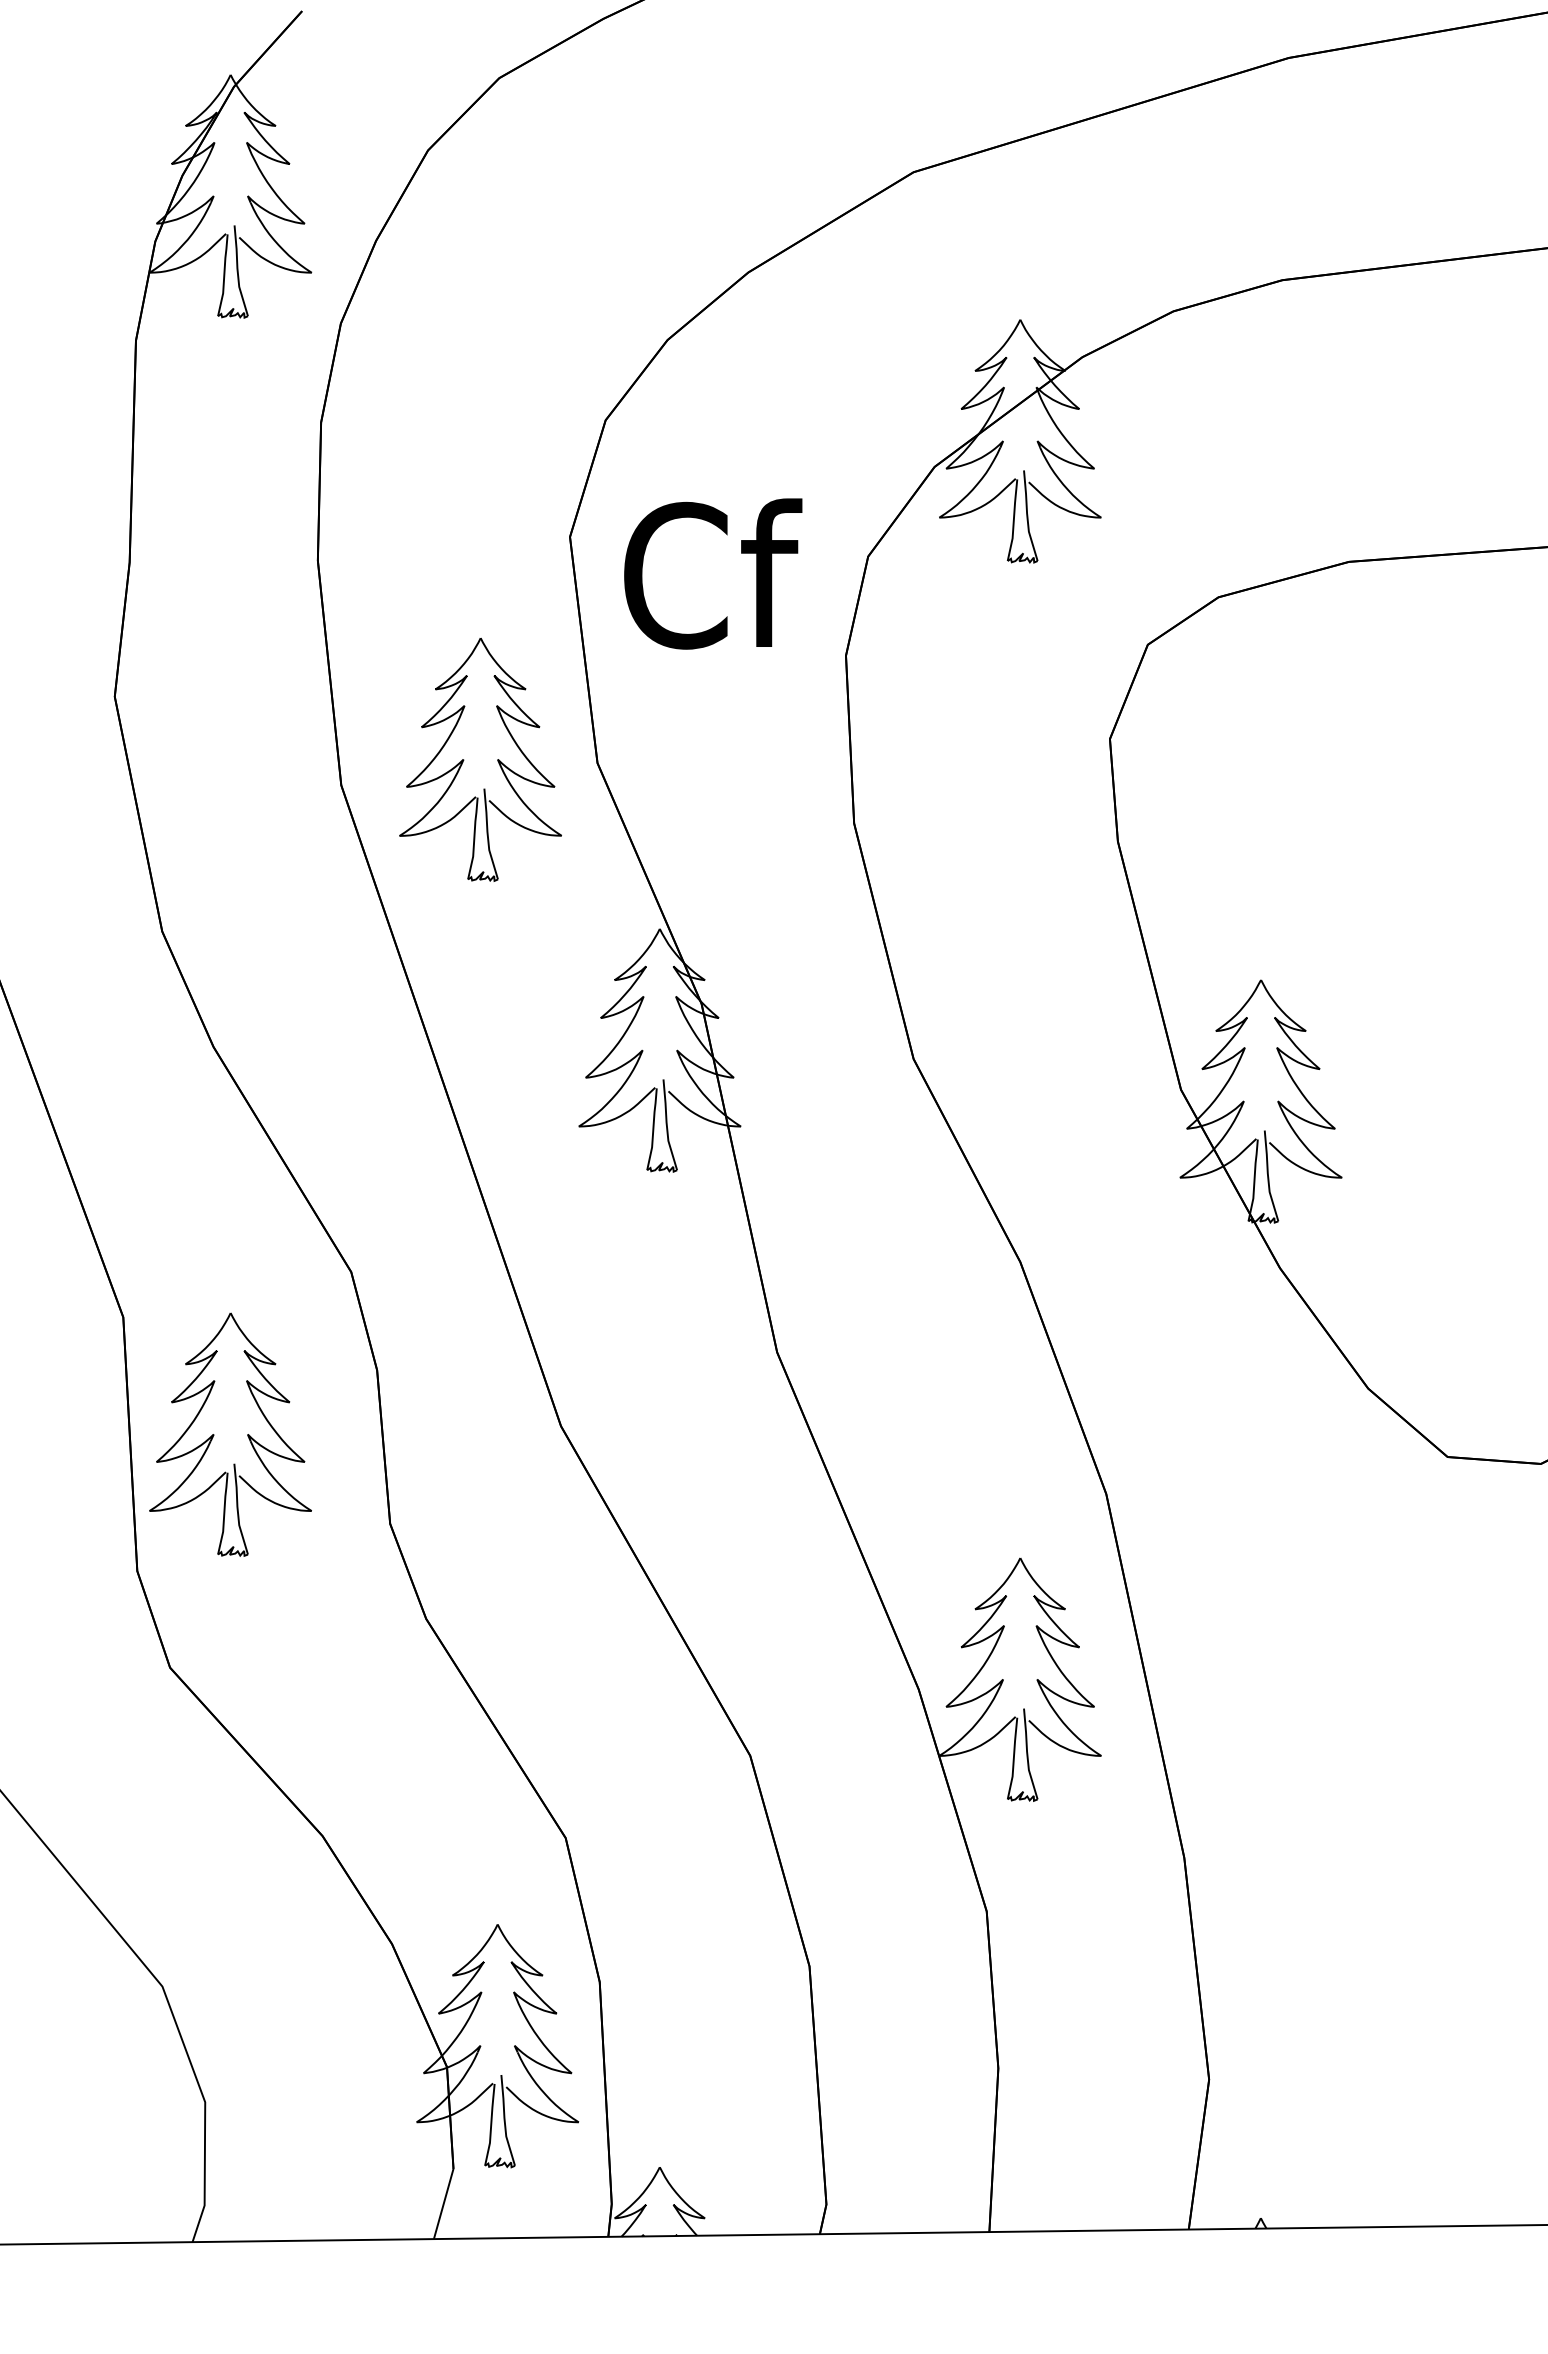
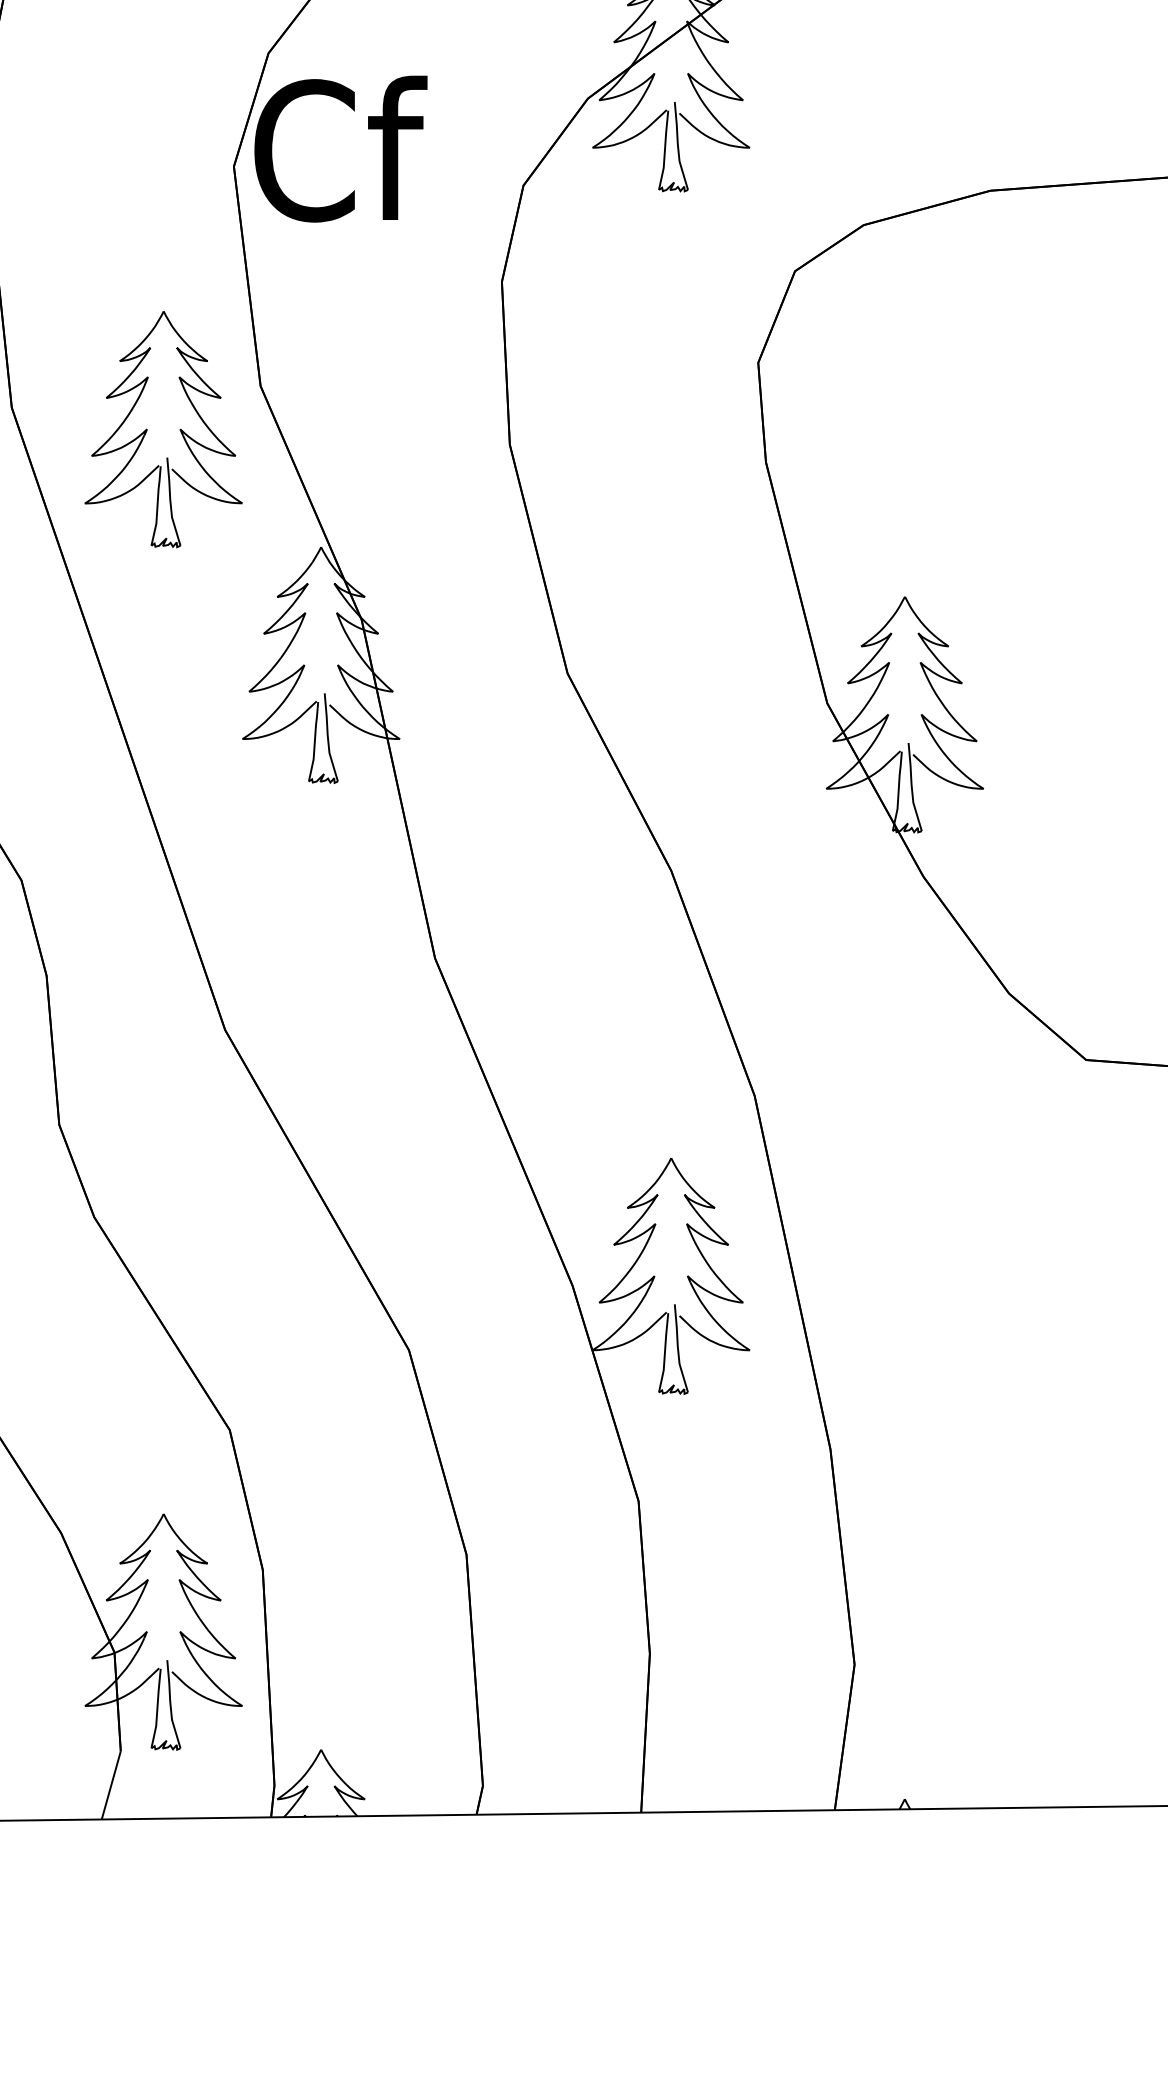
text: (713, 573) -> (341, 148), moved
part: (464, 759) -> (147, 429), moved

